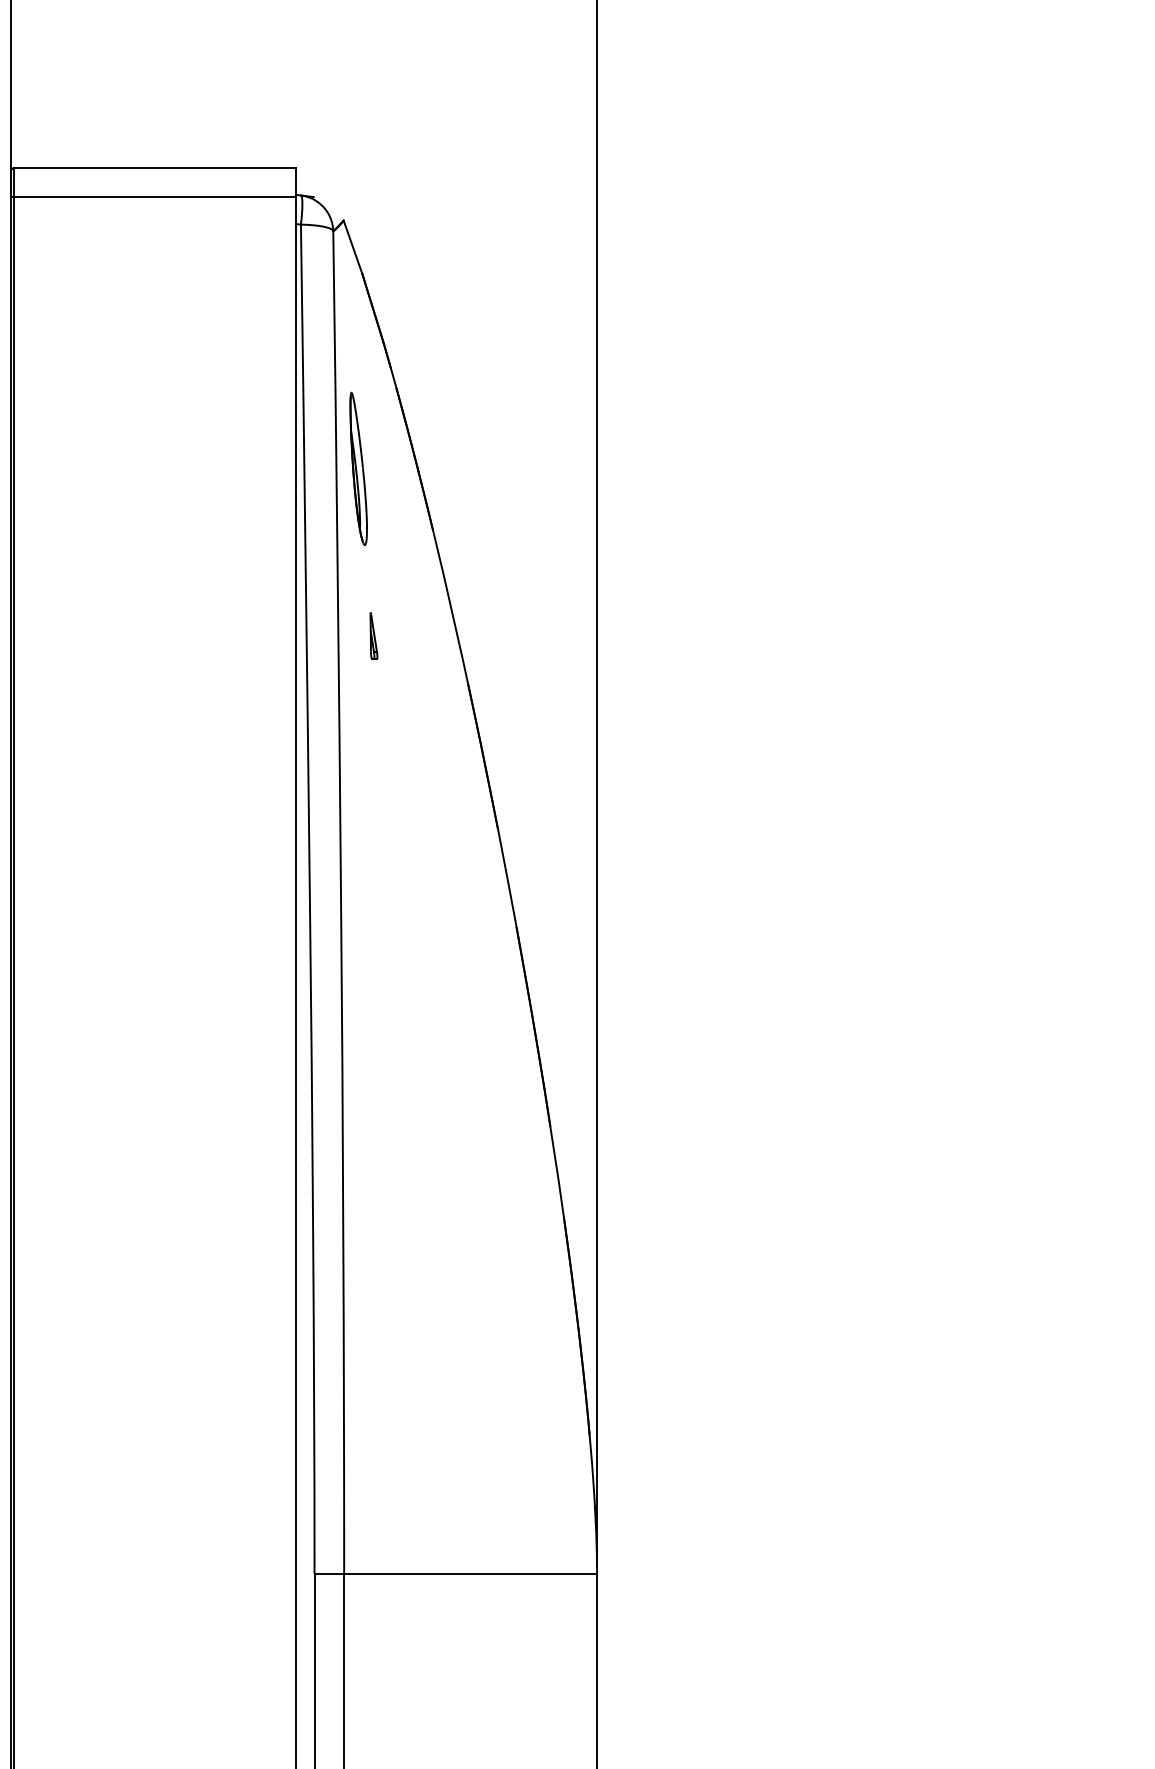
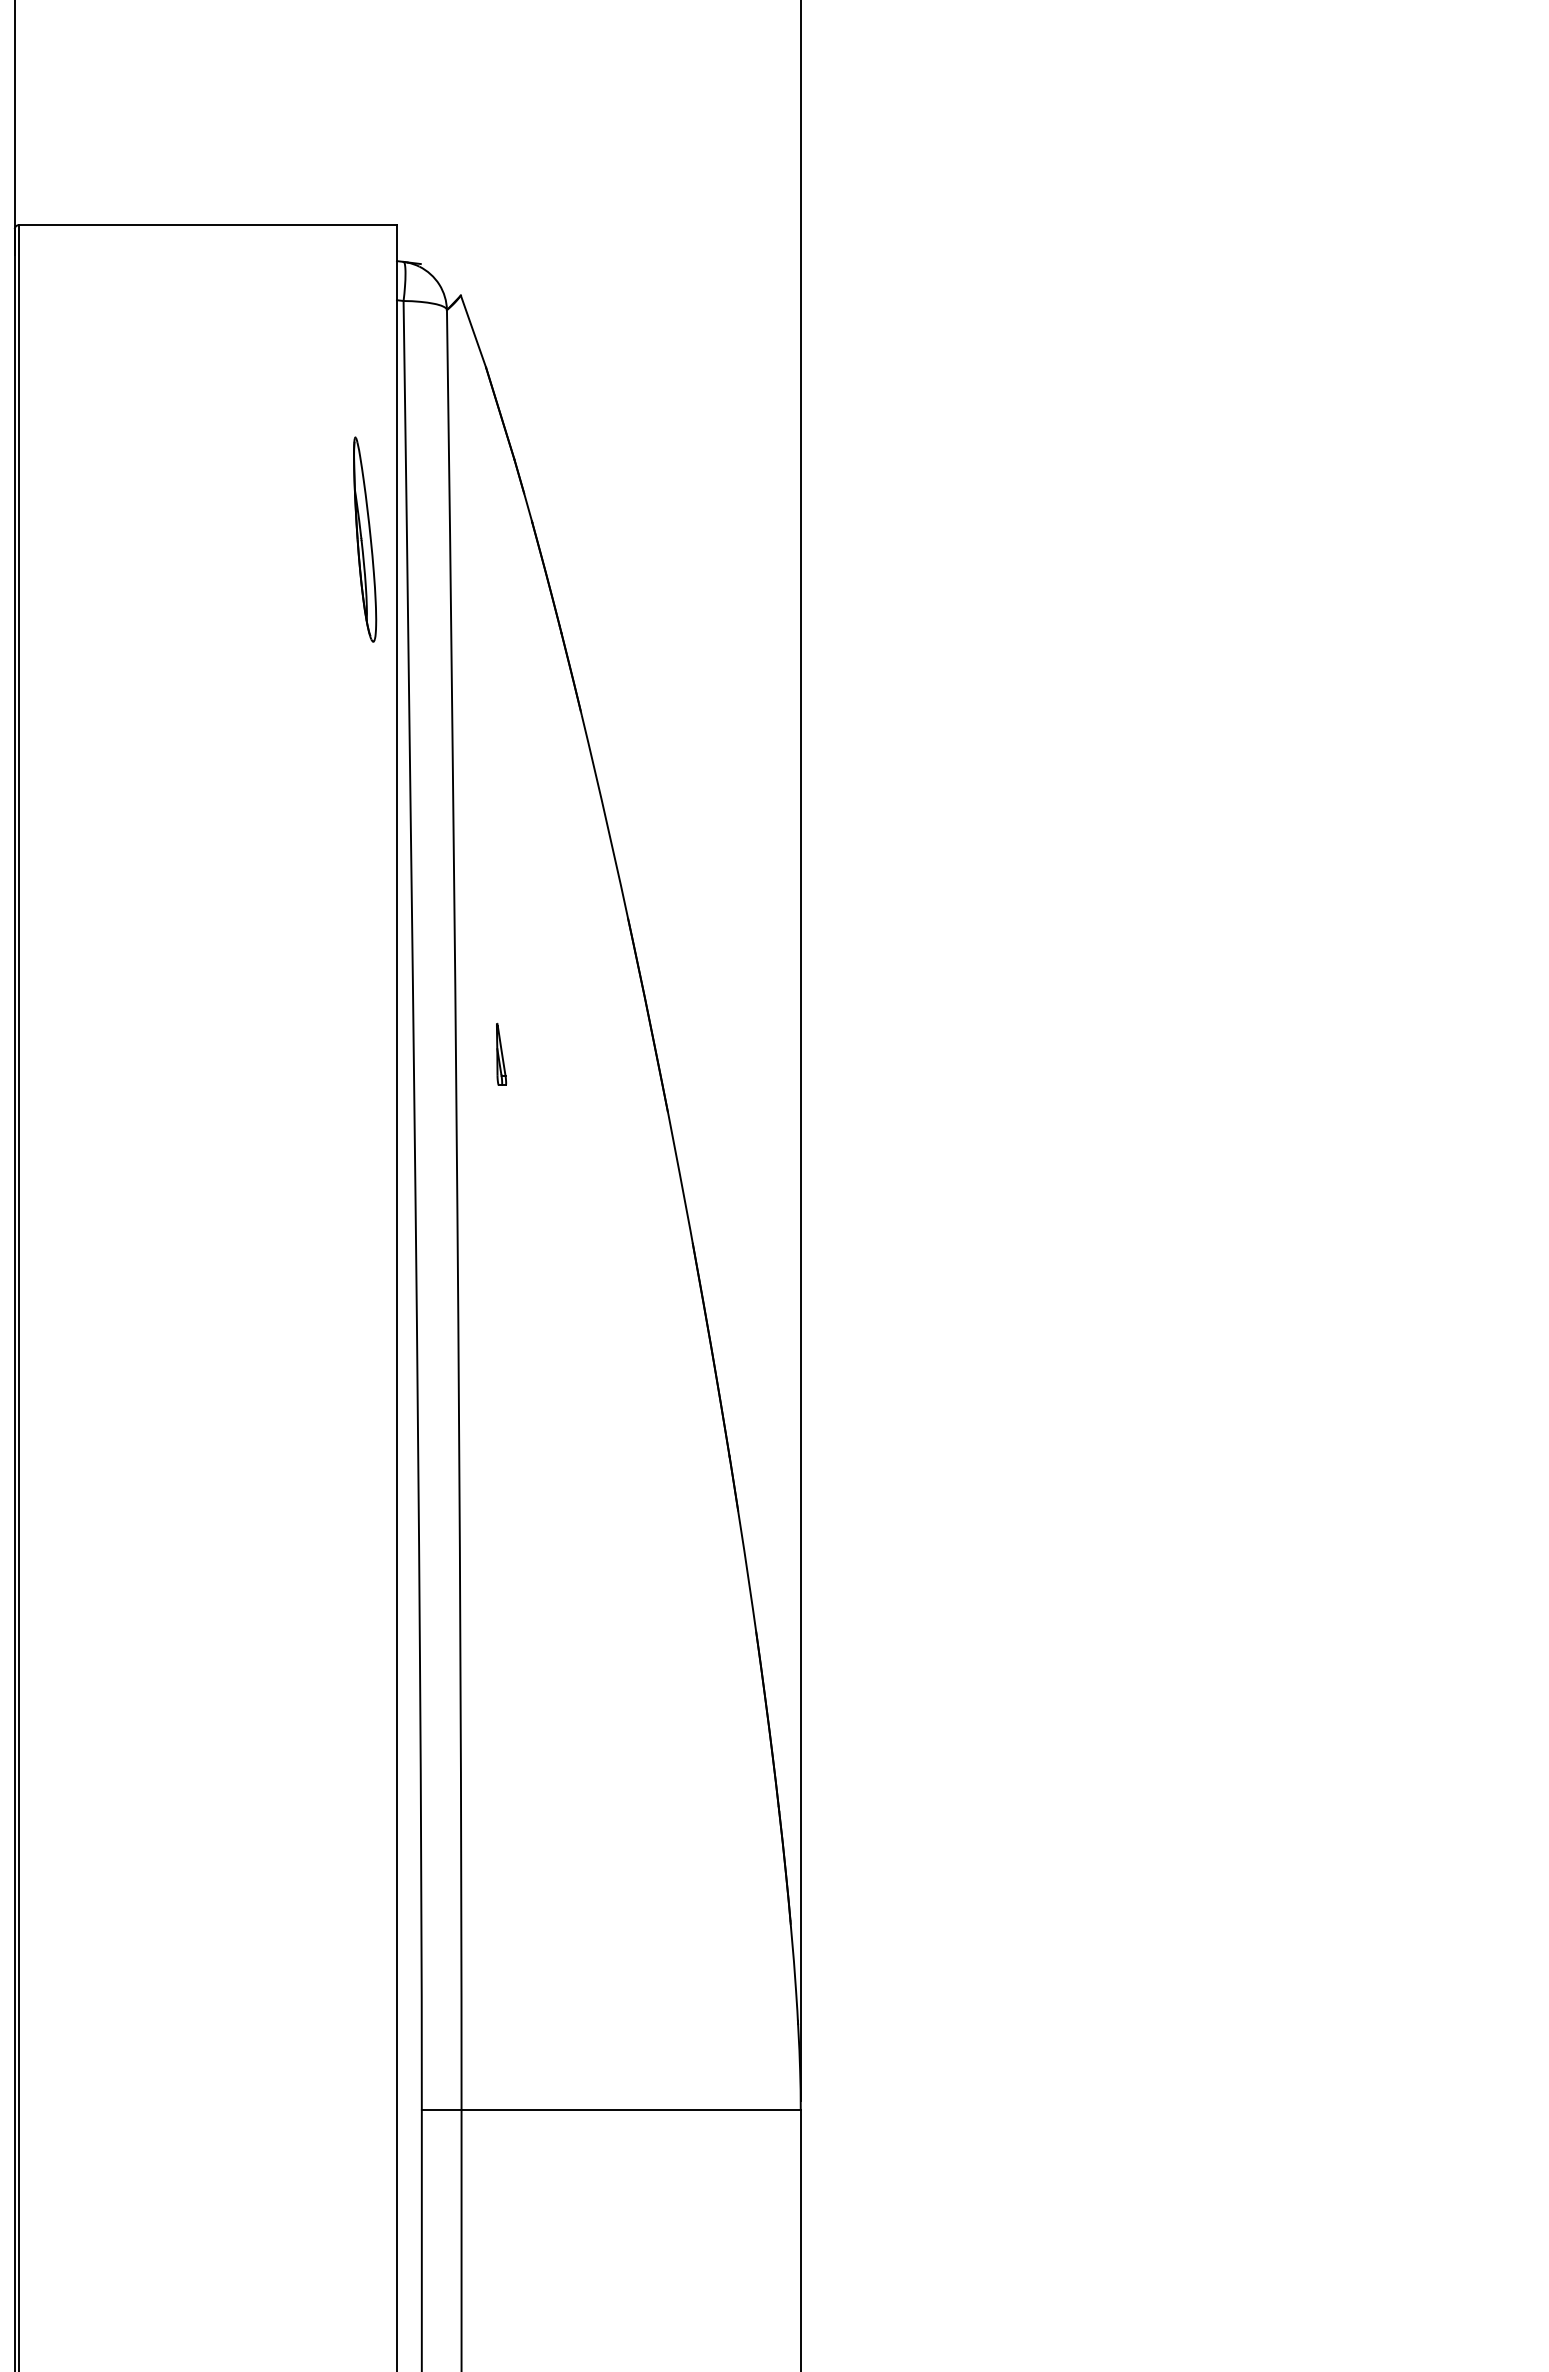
line: (153, 197) -> (205, 264), removed
part: (359, 468) -> (365, 539), moved
part: (373, 635) -> (501, 1053), moved

